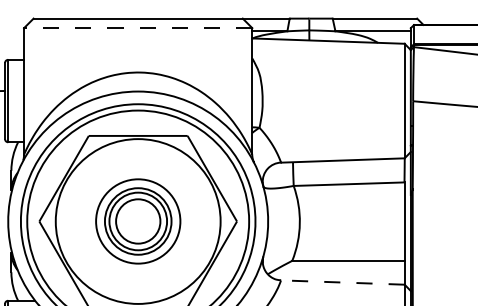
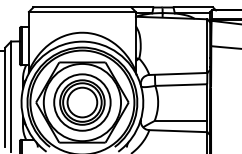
line: (136, 27) -> (81, 11), dashed -> solid
part: (138, 221) -> (82, 102), size x1.43
line: (343, 283) -> (178, 131), dashed -> solid

